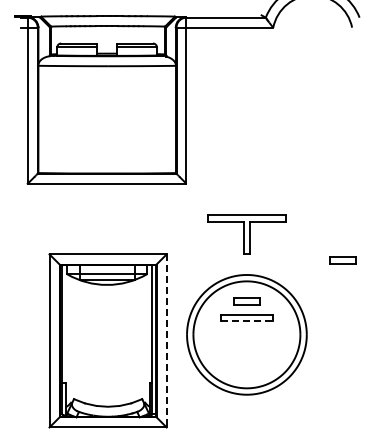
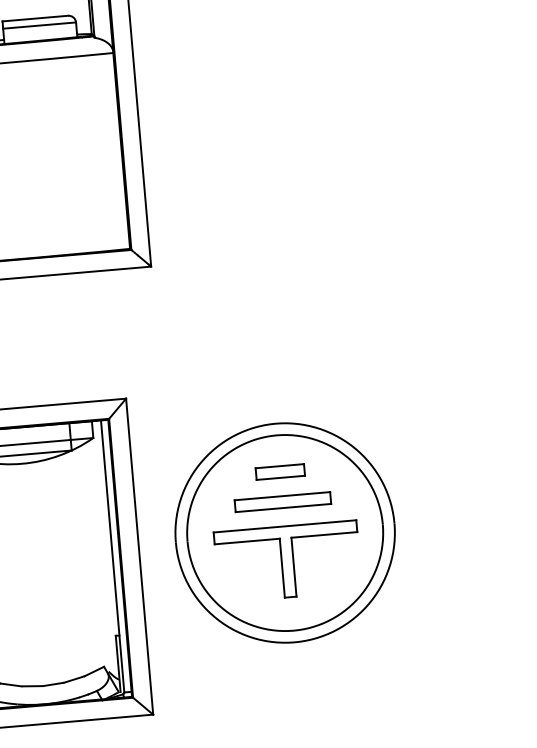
part: (246, 234) -> (286, 561), moved
part: (342, 260) -> (448, 382), removed
line: (247, 321) -> (284, 508), dashed -> solid
line: (166, 340) -> (139, 555), dashed -> solid

